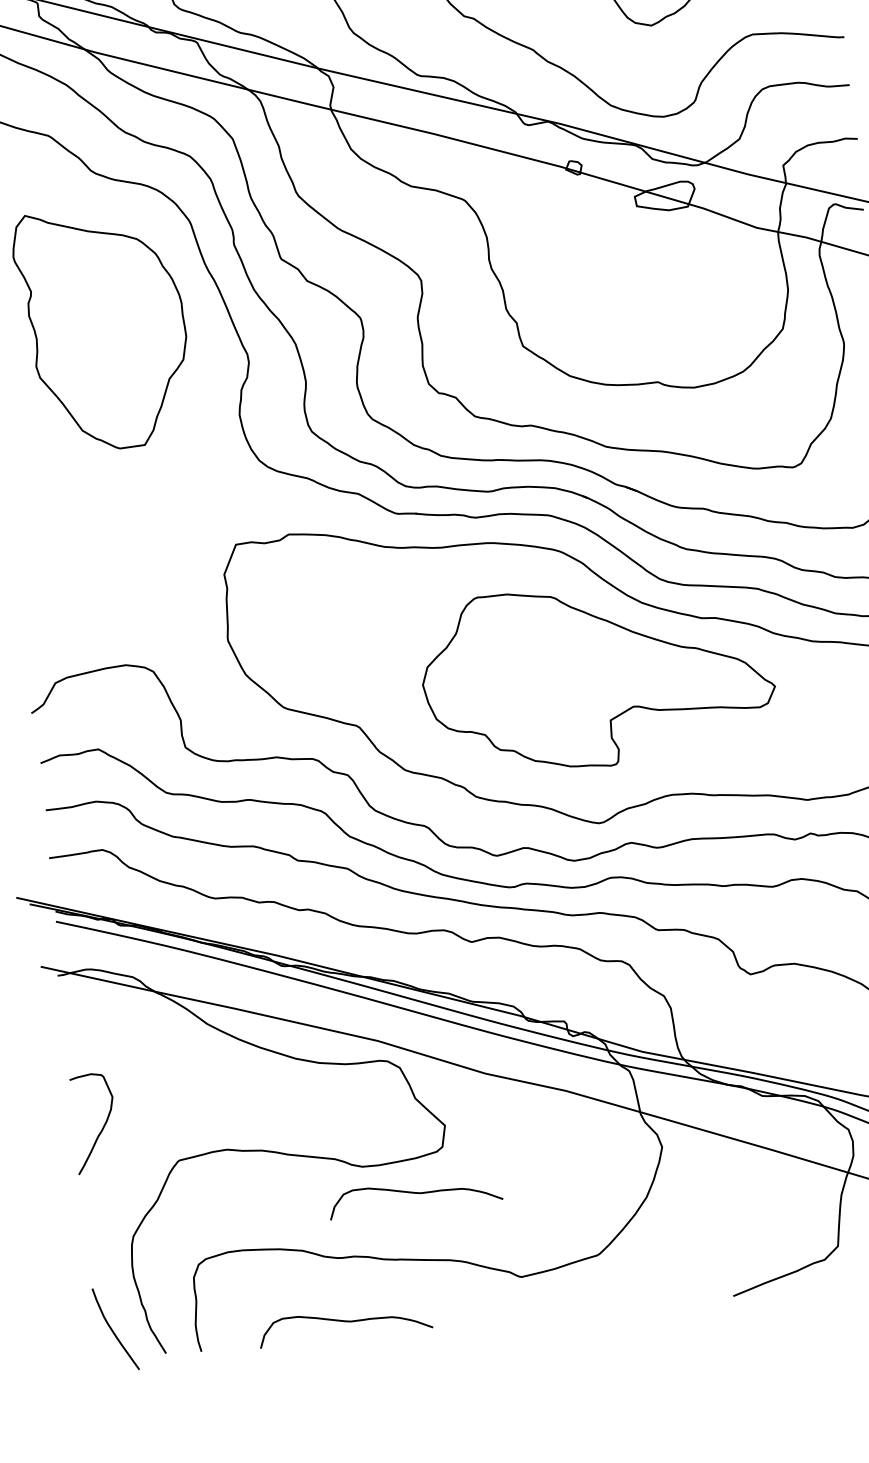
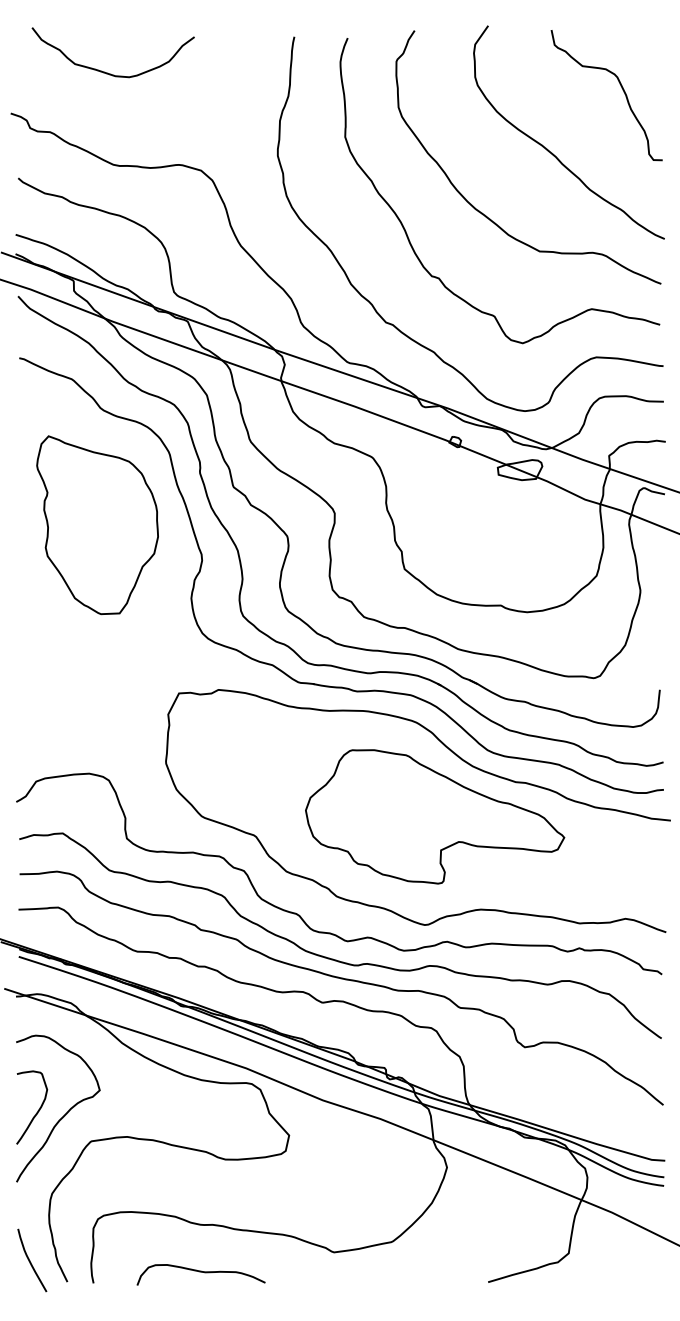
curve: (139, 1128) -> (64, 1114), added
curve: (414, 1194) -> (261, 1183), removed

